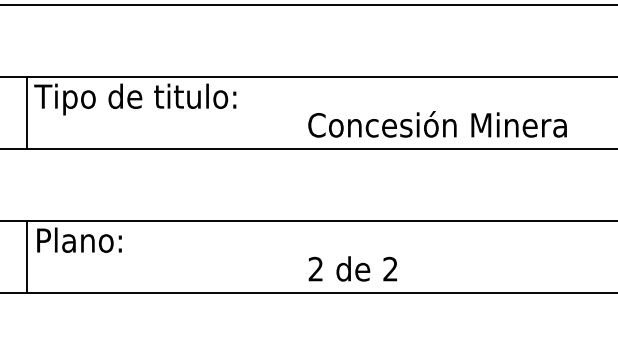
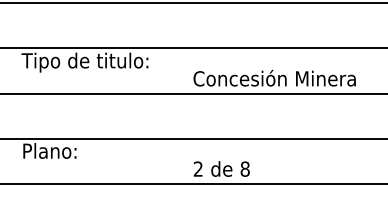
line: (26, 112) -> (16, 70), removed
line: (26, 255) -> (16, 160), removed
text: (389, 268) -> (244, 168), 2 -> 8

